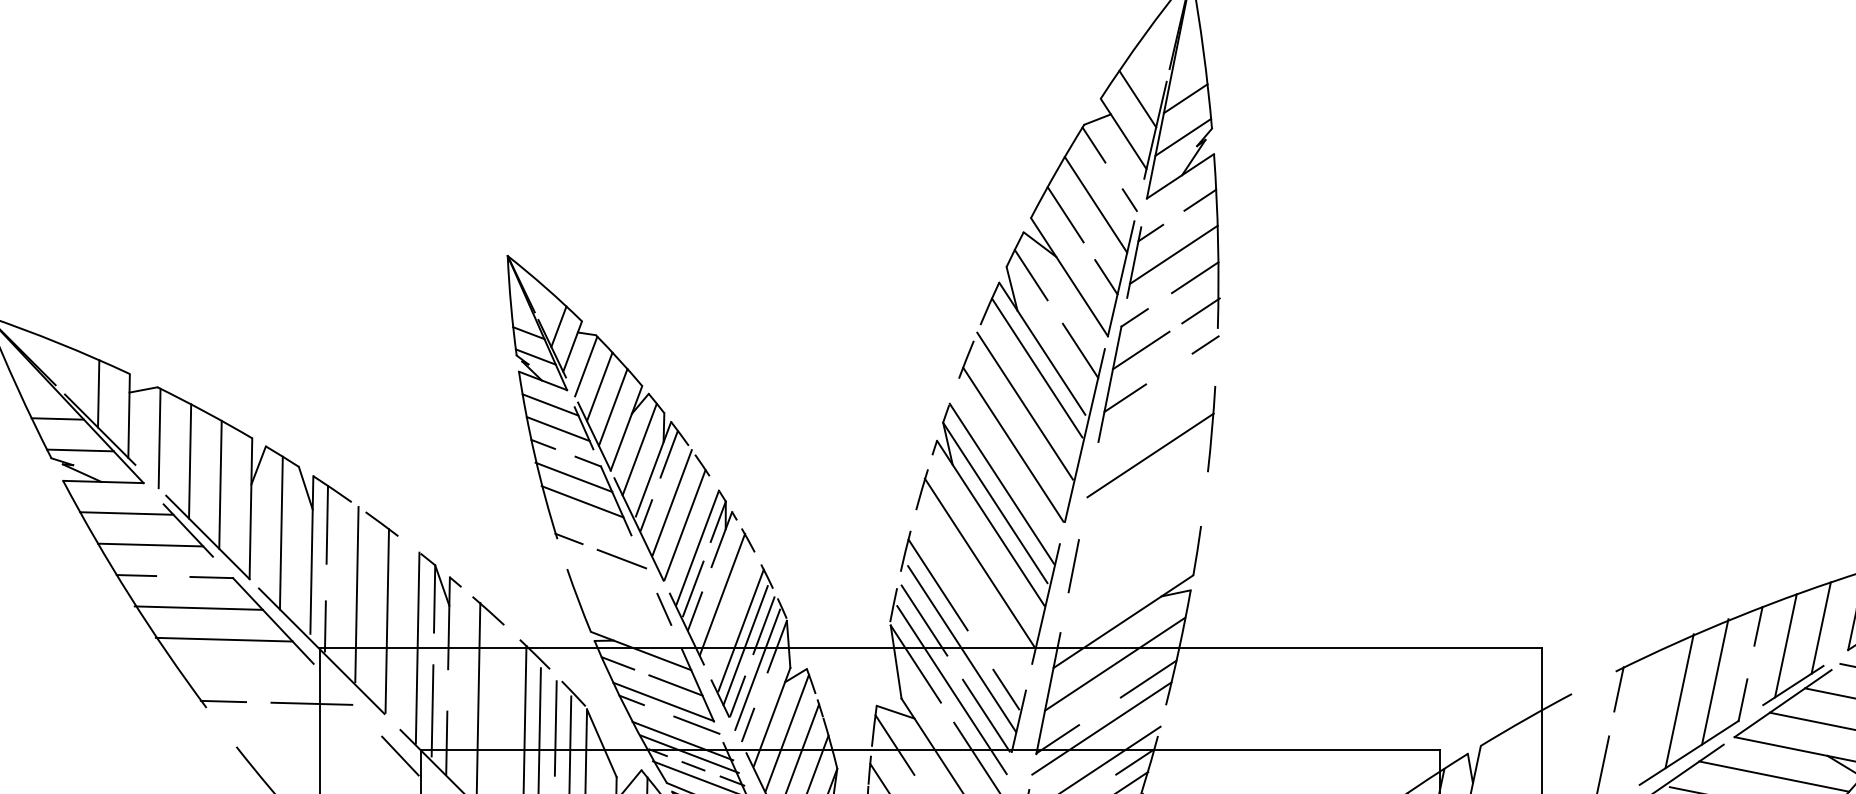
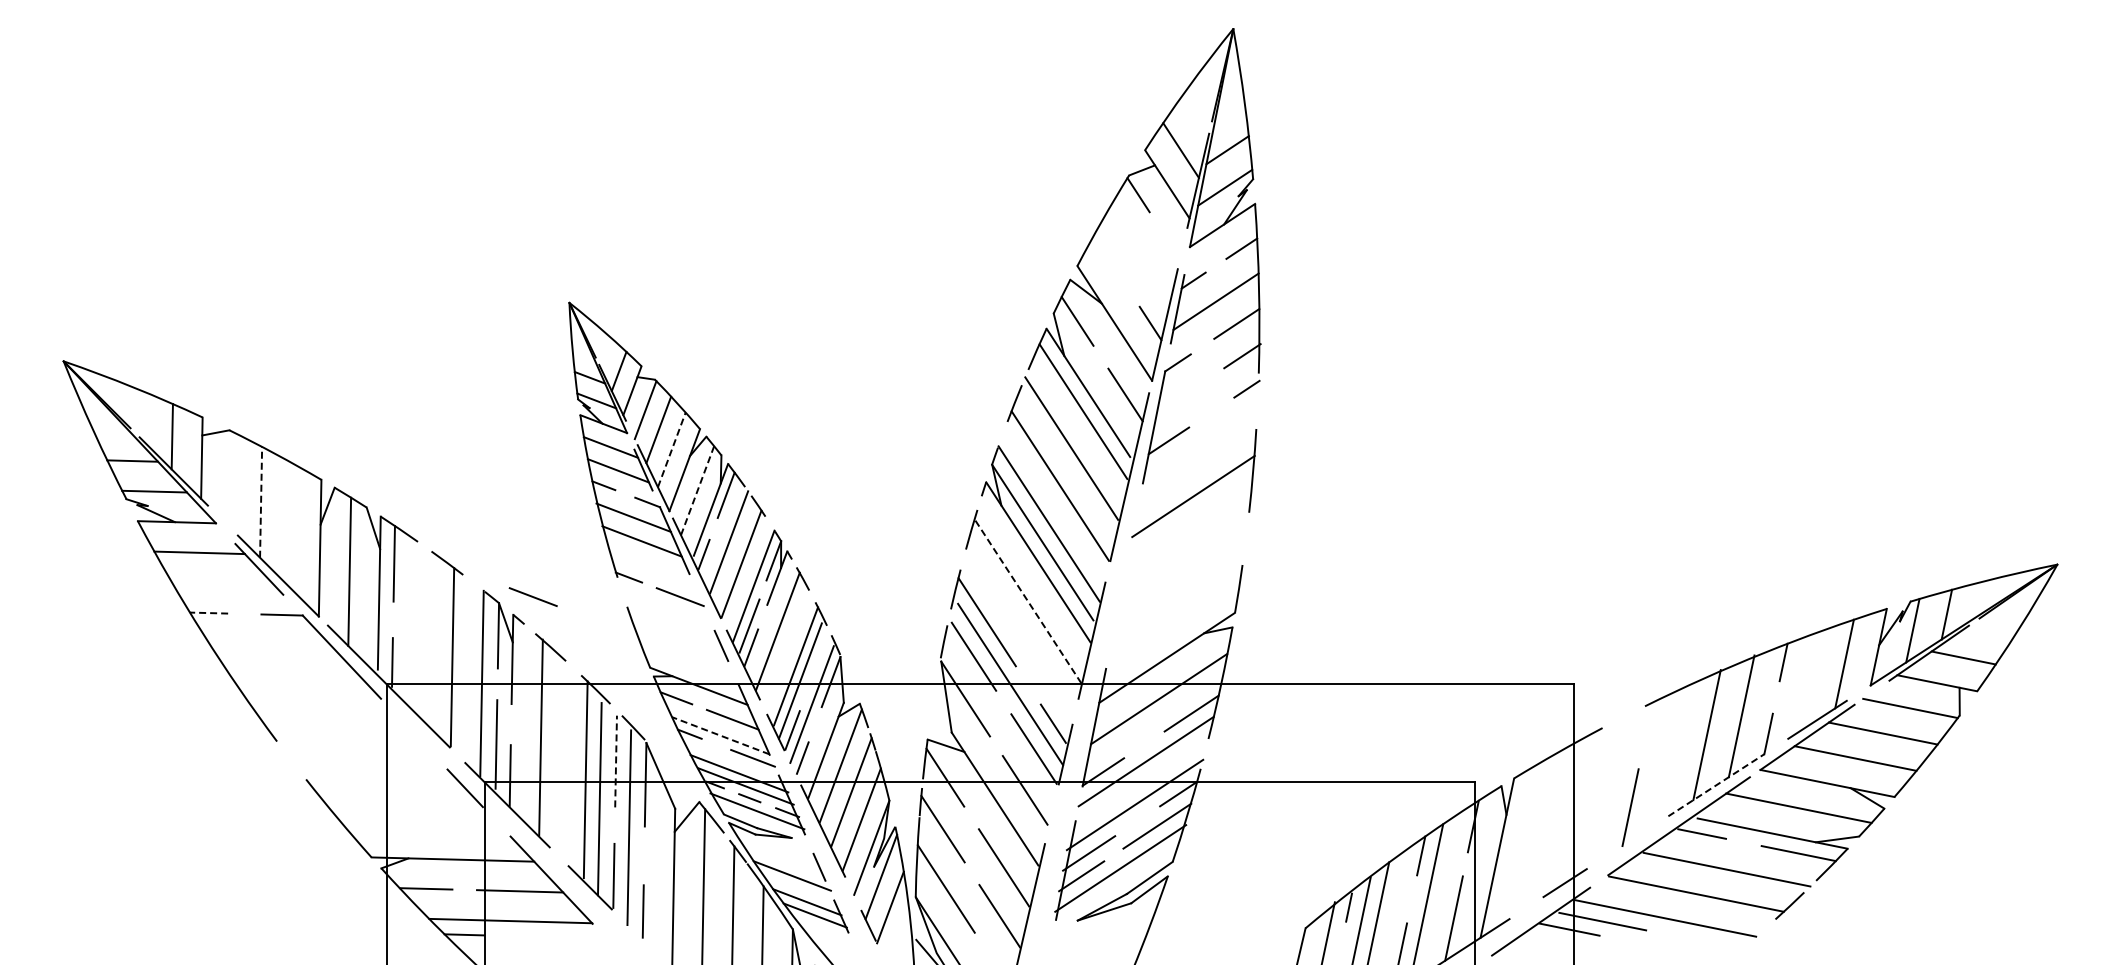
line: (1129, 200) -> (1173, 248), removed
line: (1095, 204) -> (1140, 252), removed
line: (1065, 214) -> (1110, 262), removed
line: (1140, 350) -> (1183, 394), removed
line: (612, 407) -> (671, 449), solid -> dashed
line: (159, 437) -> (231, 479), removed
line: (639, 449) -> (697, 490), solid -> dashed
line: (190, 460) -> (261, 501), solid -> dashed
line: (220, 484) -> (290, 524), removed
line: (150, 545) -> (222, 583), removed
line: (469, 558) -> (532, 596), added
line: (979, 562) -> (1027, 600), solid -> dashed
line: (1073, 565) -> (1118, 603), removed
line: (135, 575) -> (208, 613), solid -> dashed
line: (356, 594) -> (422, 631), removed
line: (198, 607) -> (269, 644), removed
line: (763, 625) -> (817, 661), removed
line: (223, 639) -> (293, 675), removed
line: (1785, 646) -> (1809, 681), removed
line: (951, 689) -> (1000, 723), removed
line: (1618, 689) -> (1647, 723), removed
line: (223, 700) -> (293, 734), removed
line: (663, 701) -> (720, 735), solid -> dashed
line: (312, 703) -> (379, 737), removed
line: (556, 728) -> (616, 761), solid -> dashed
line: (1689, 753) -> (1716, 785), solid -> dashed

